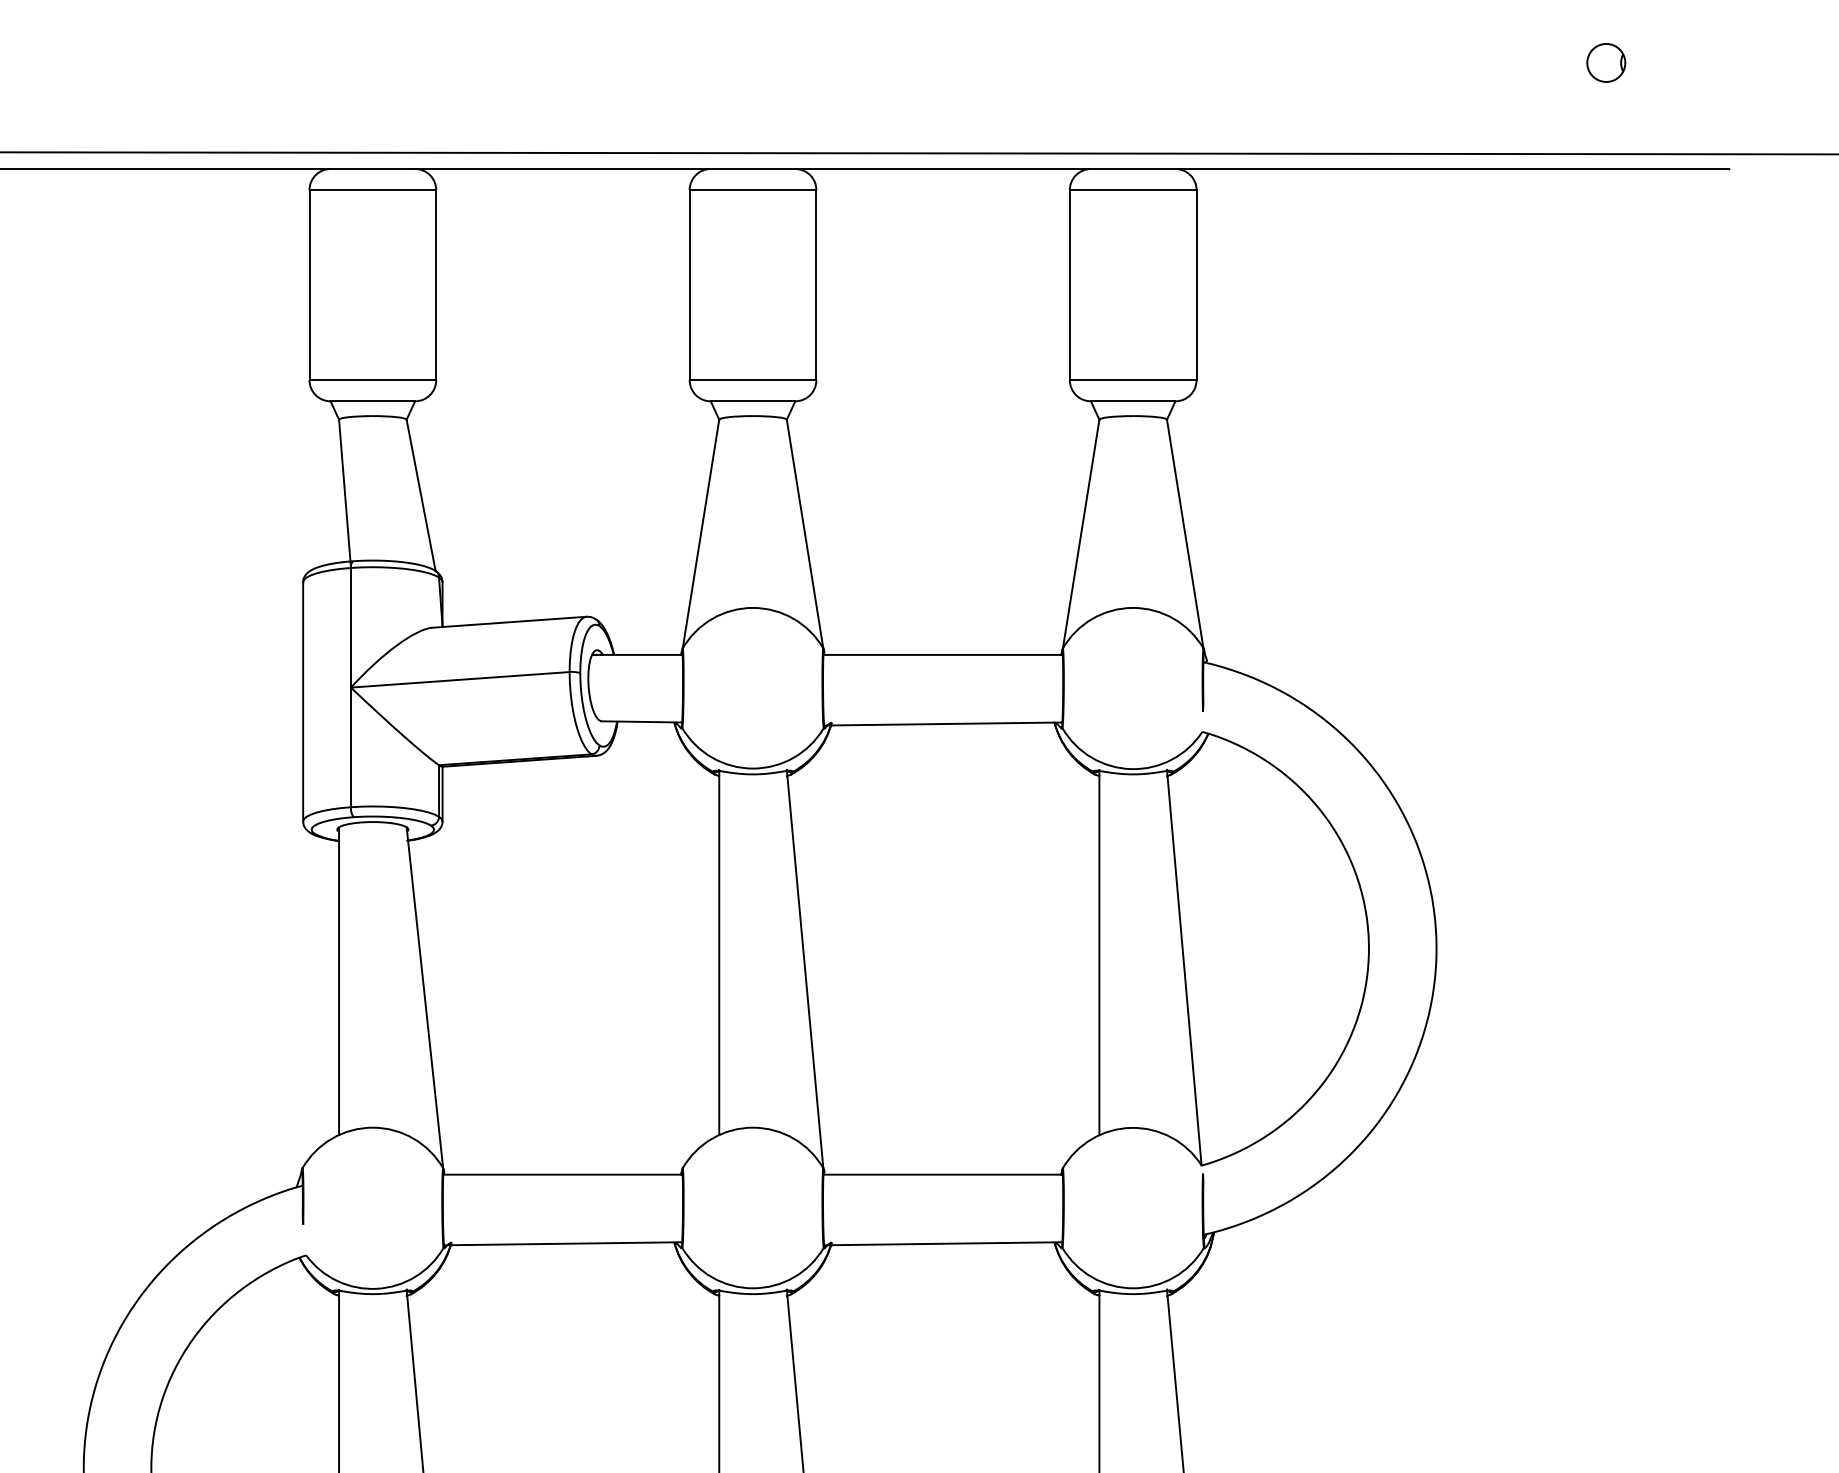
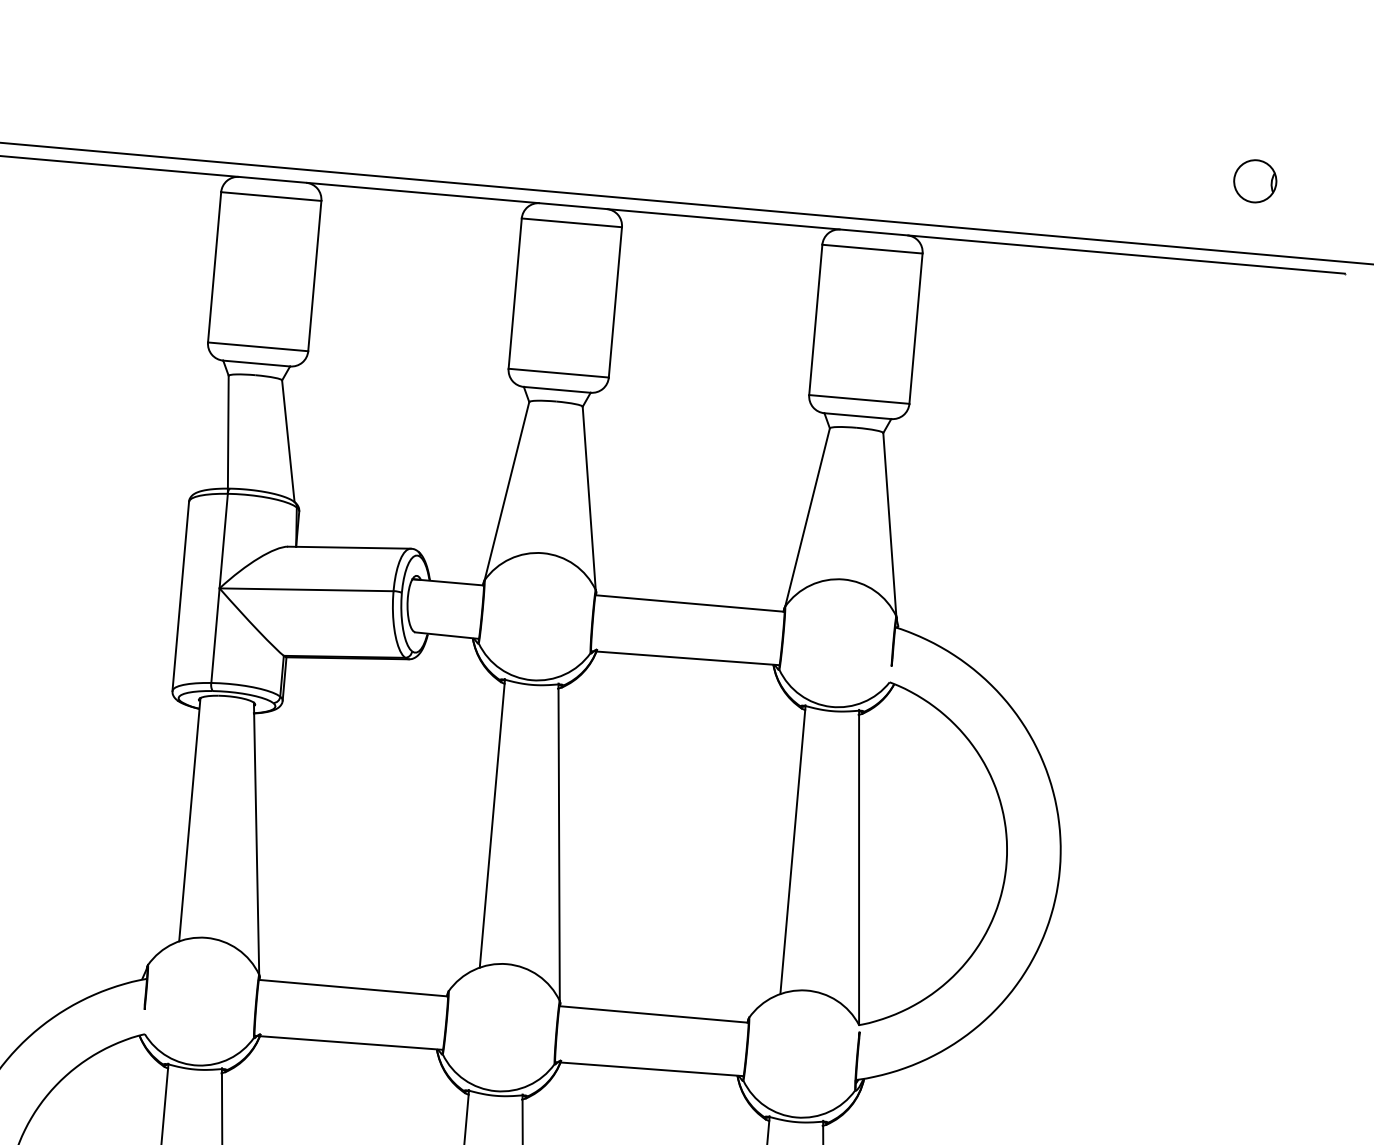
part: (1606, 62) -> (1255, 180), size x1.4

